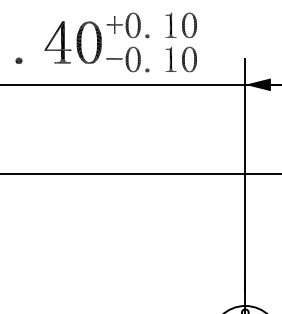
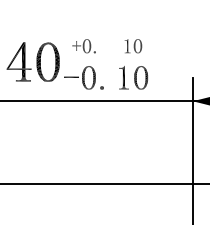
part: (127, 25) -> (83, 46), size x0.6
part: (180, 25) -> (132, 46), size x0.6

